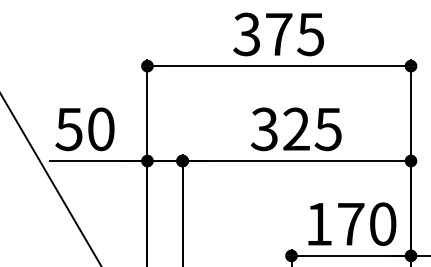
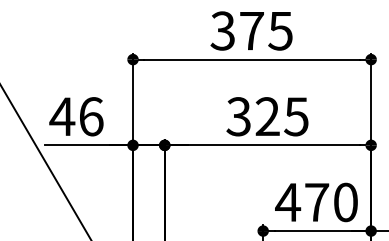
text: (84, 129) -> (76, 116), 50 -> 46
text: (319, 224) -> (288, 202), 170 -> 470

